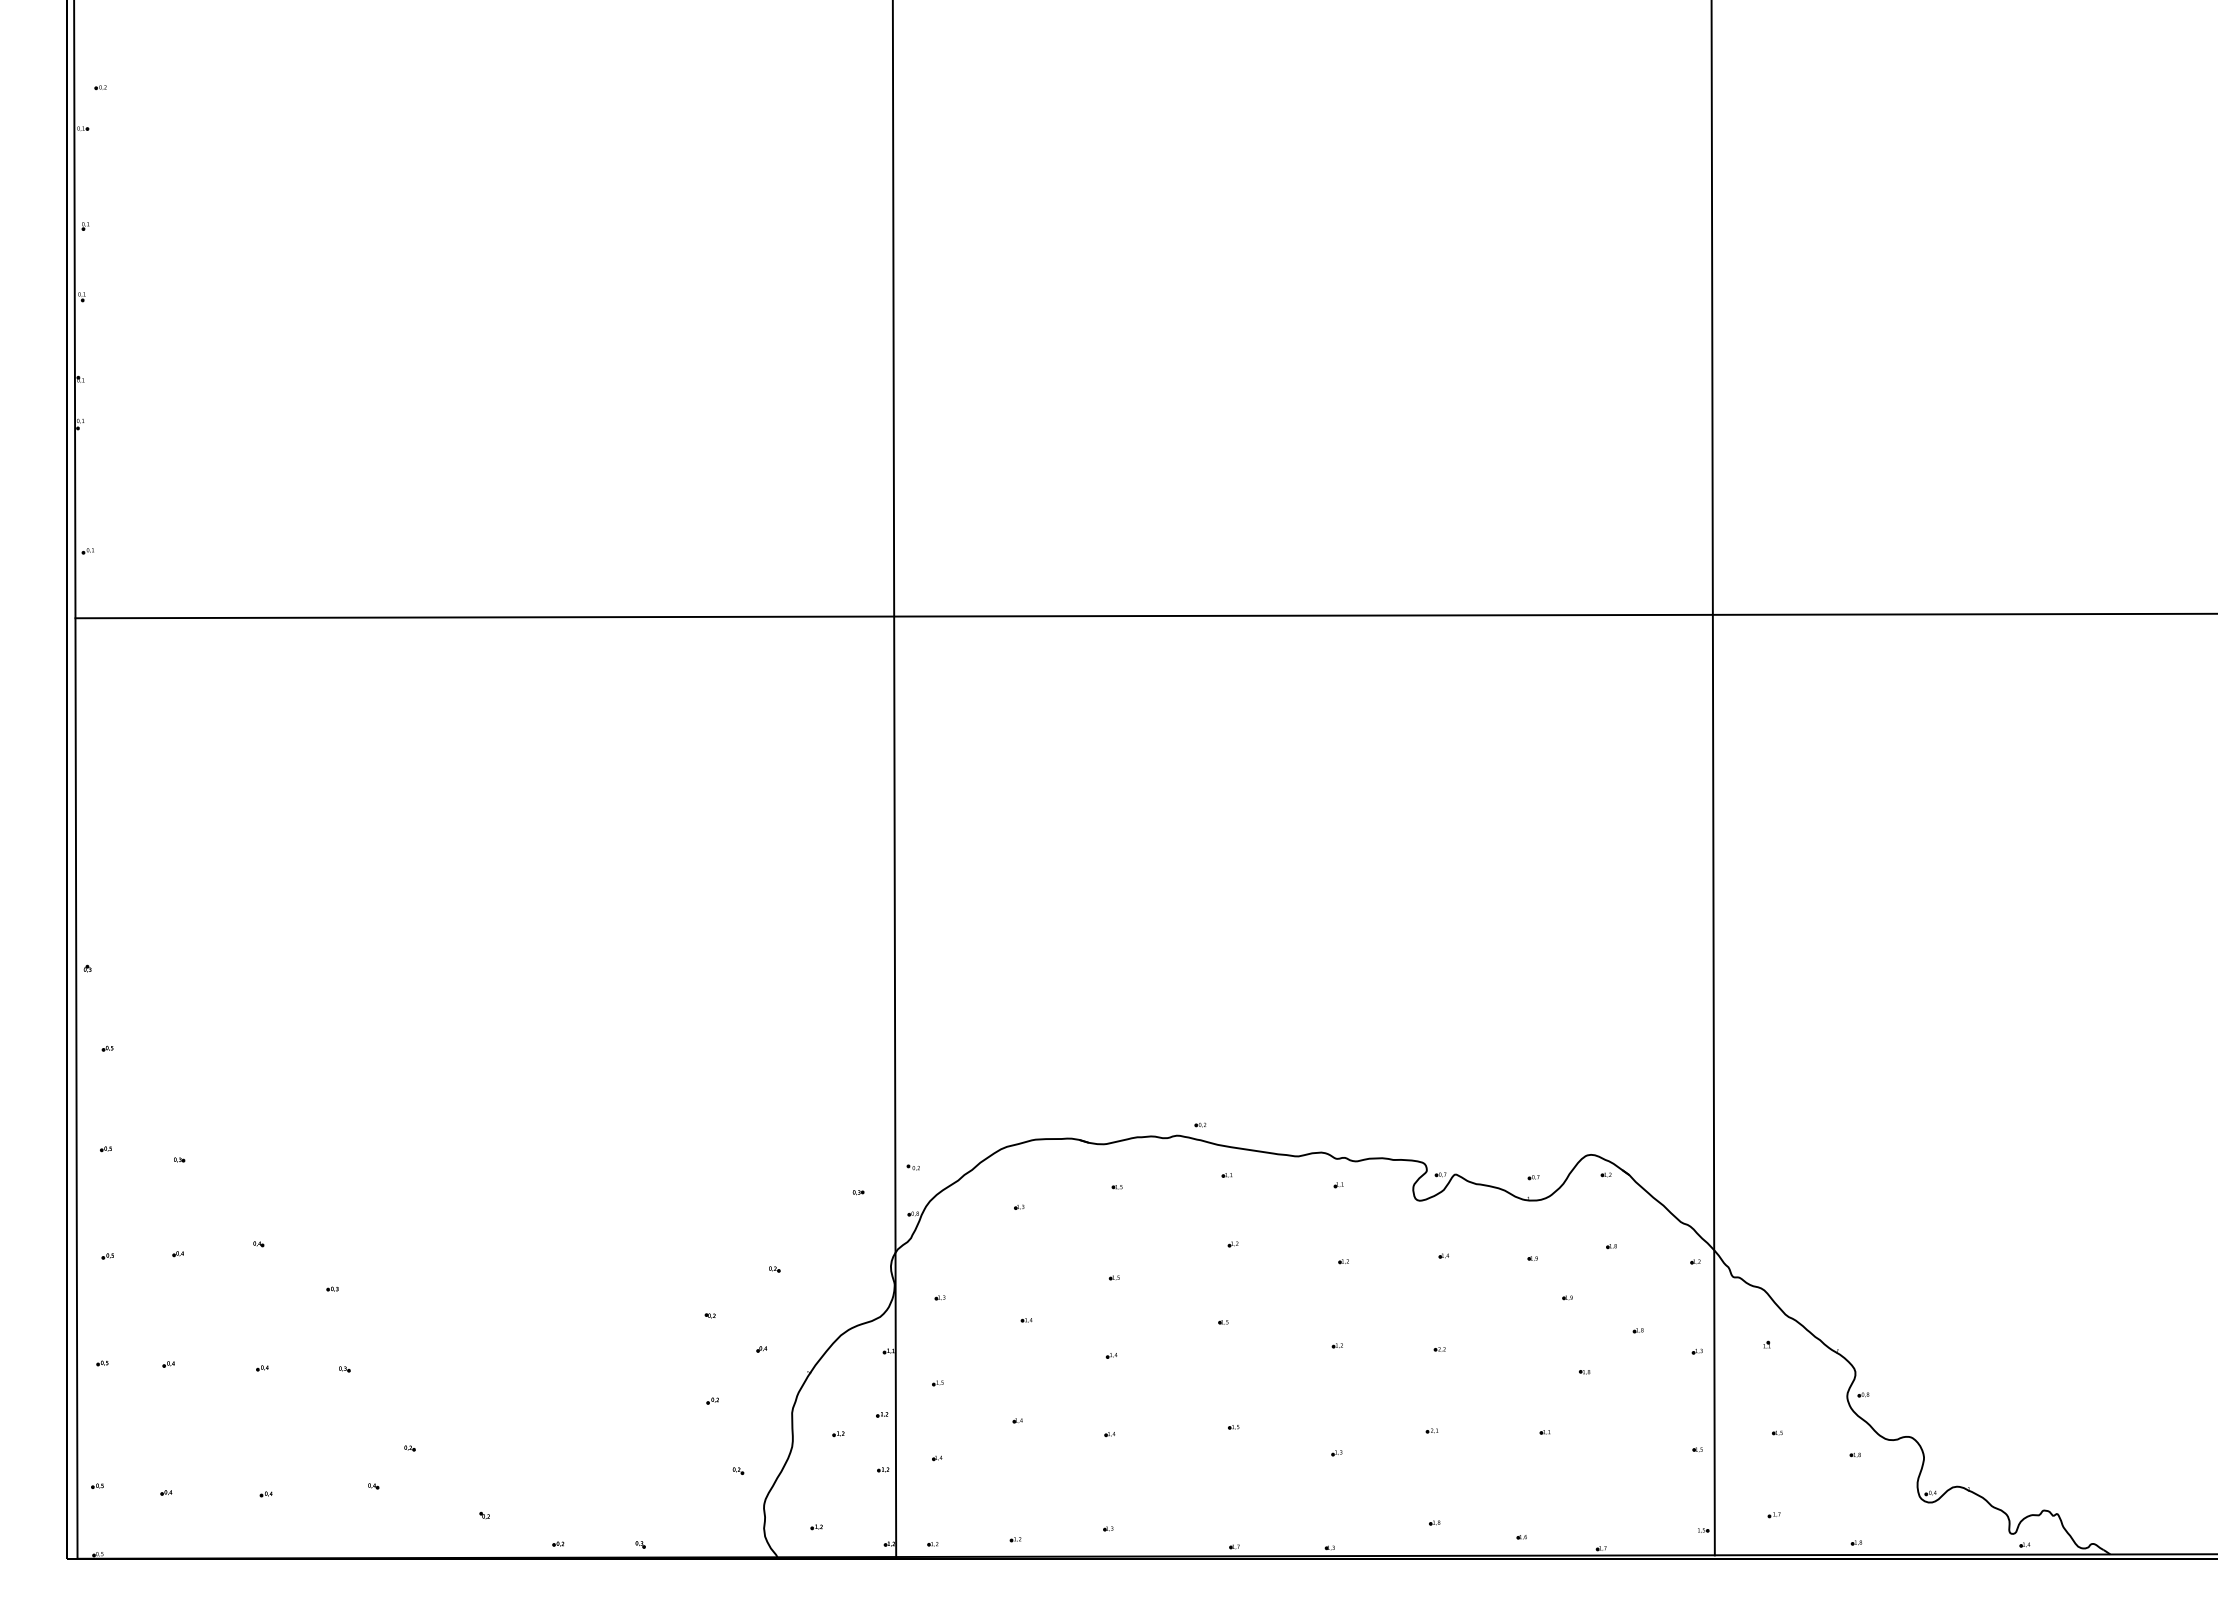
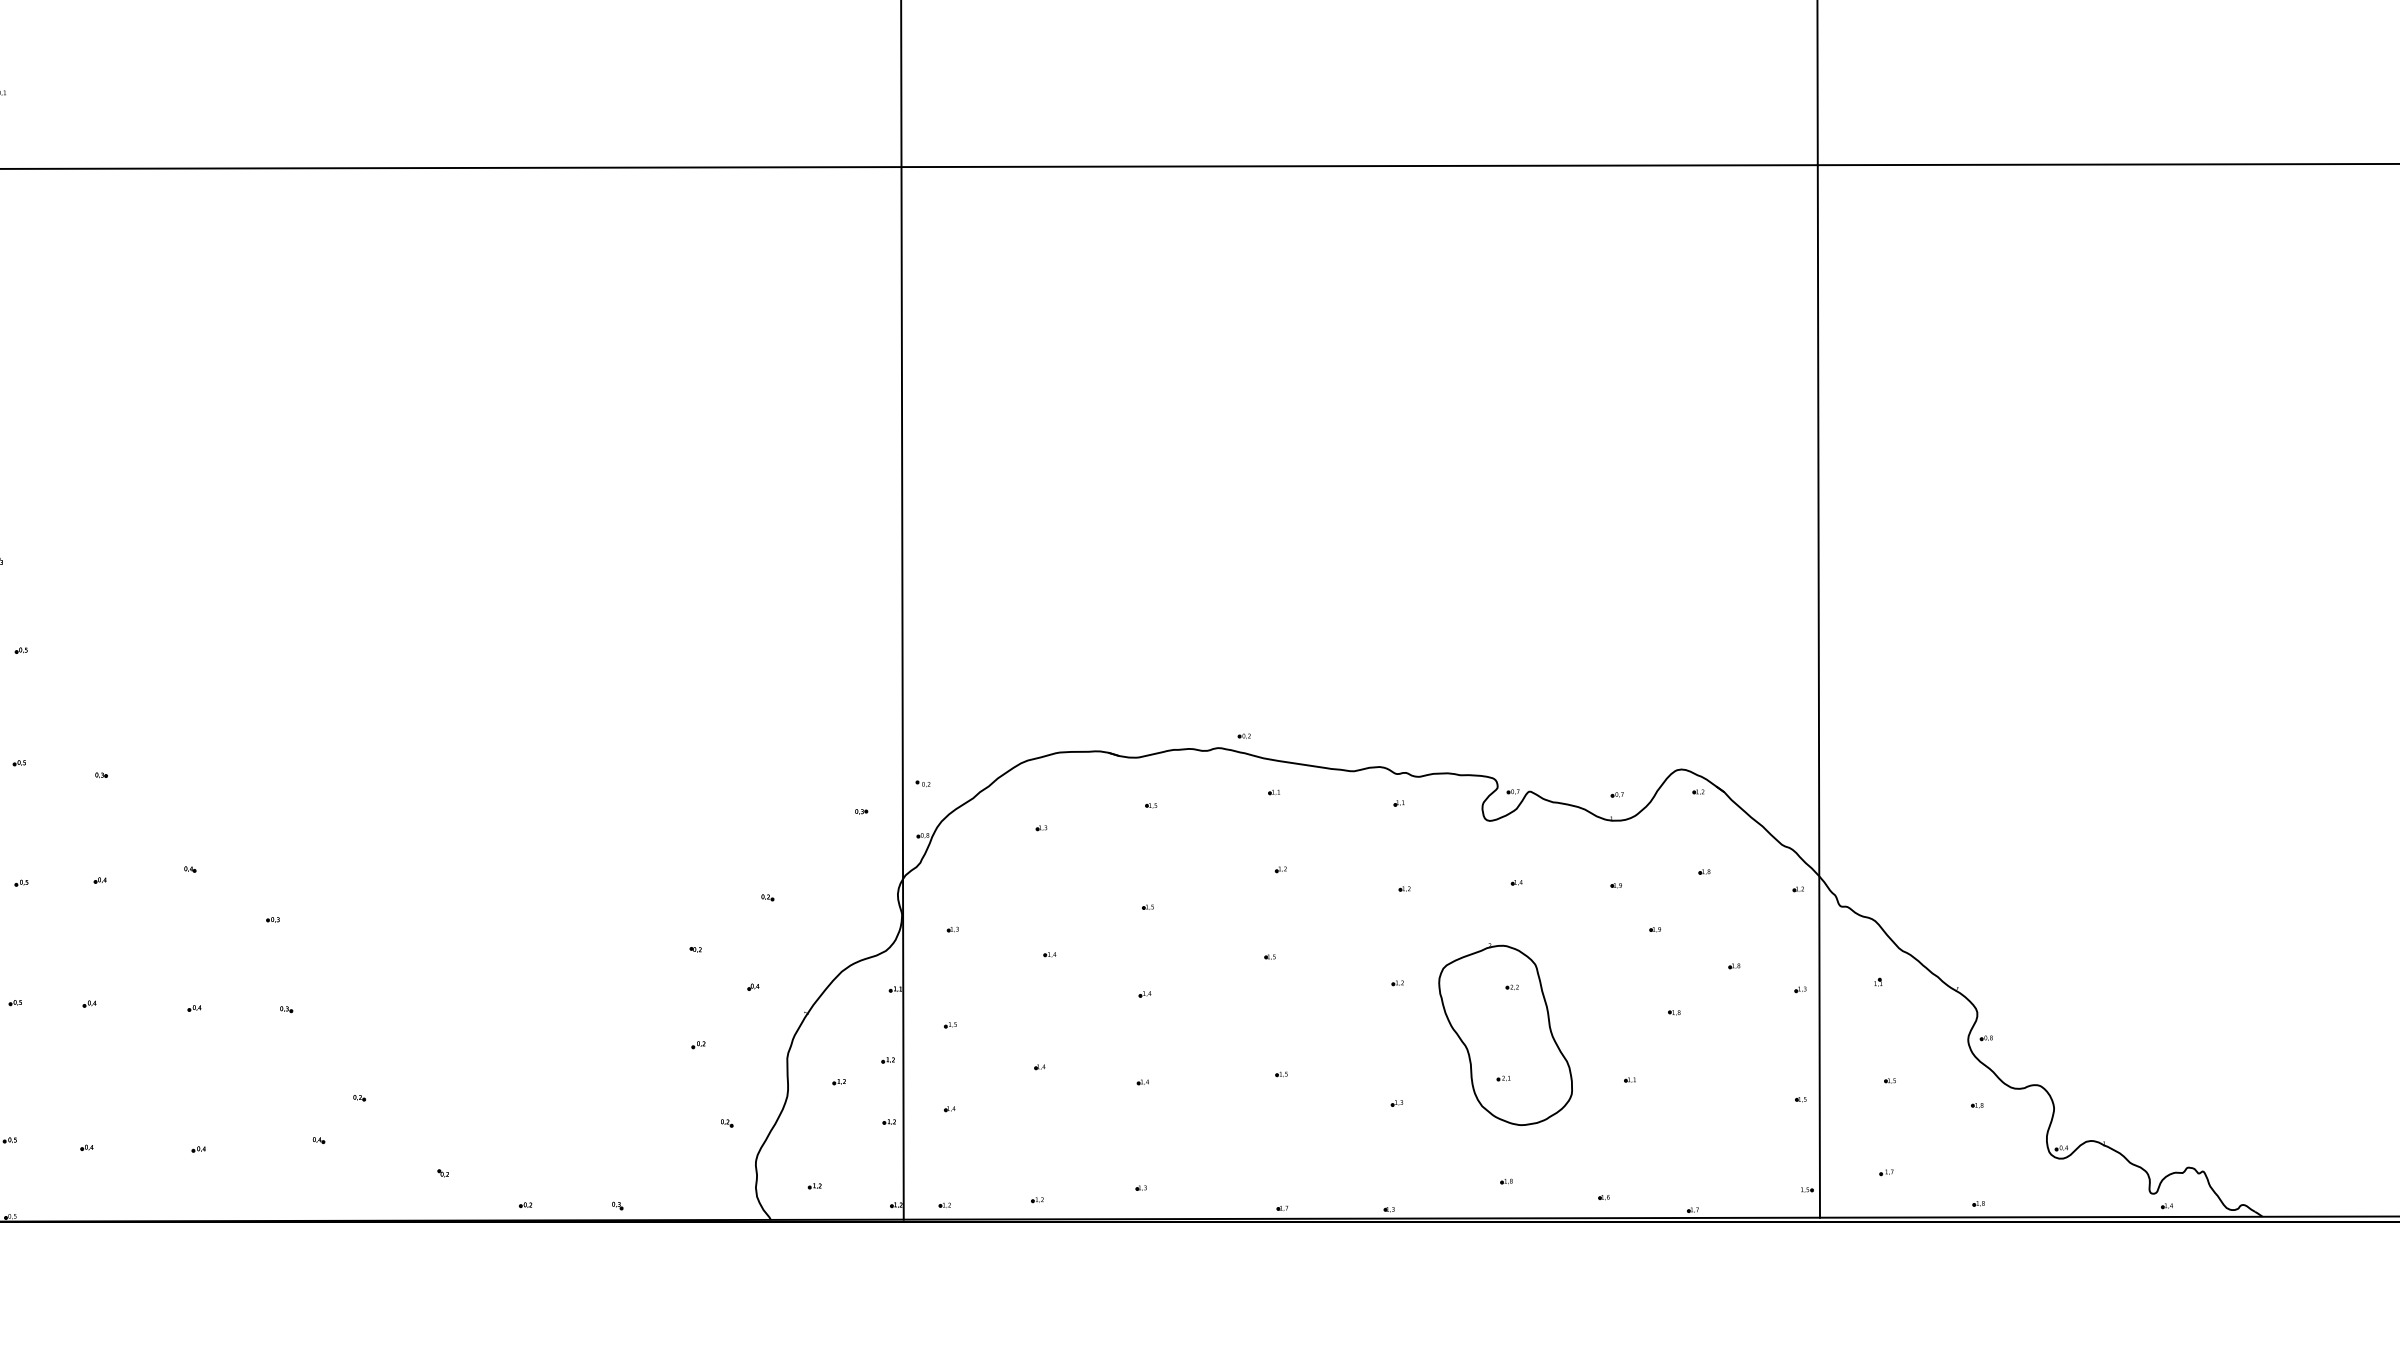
part: (1433, 1391) -> (1505, 1034), added

